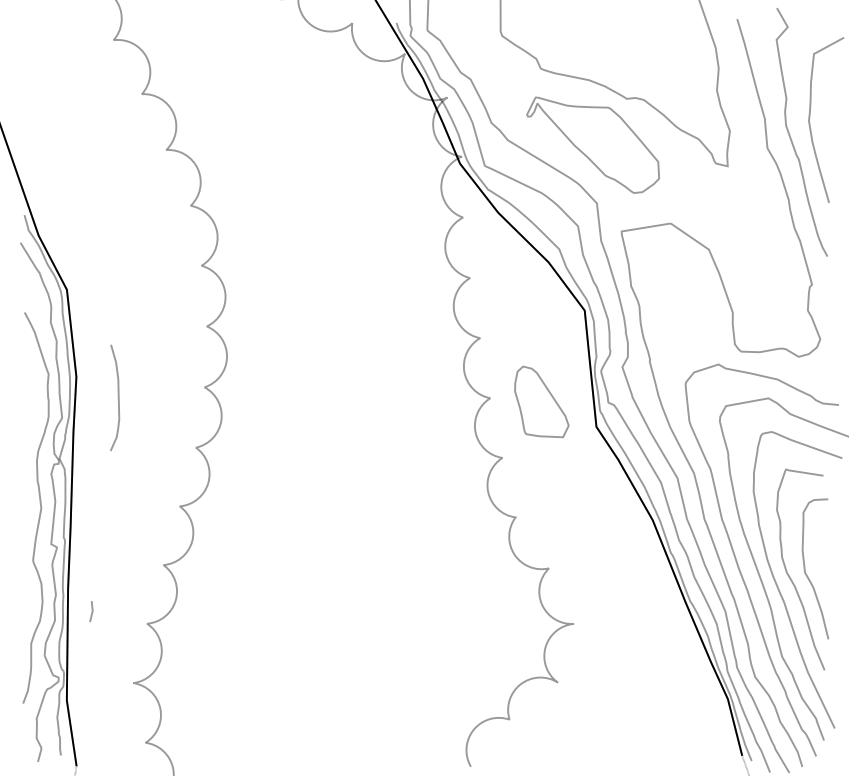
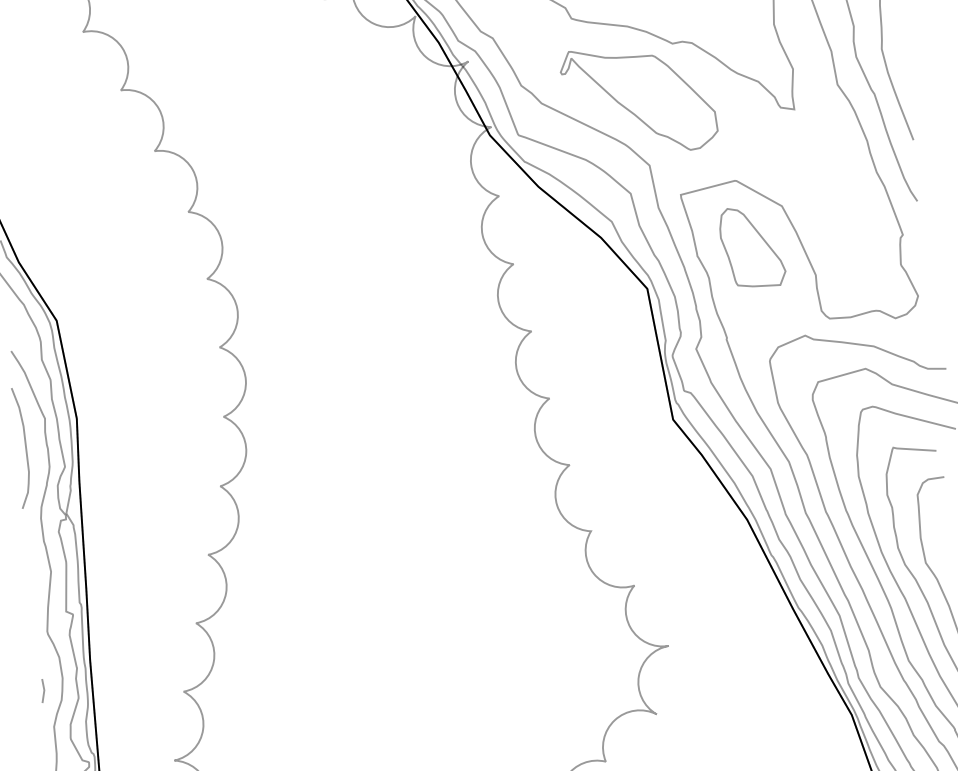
curve: (118, 397) -> (25, 447), moved
part: (541, 401) -> (752, 246), moved
line: (91, 611) -> (43, 690), moved

